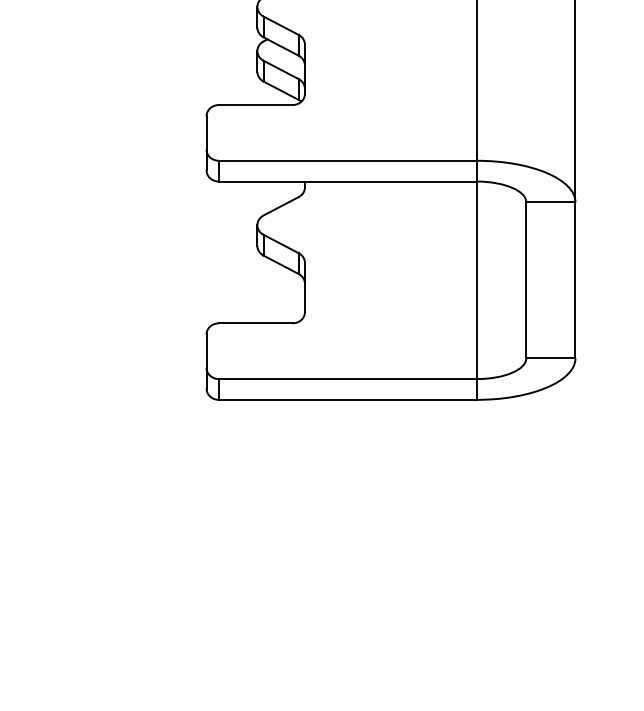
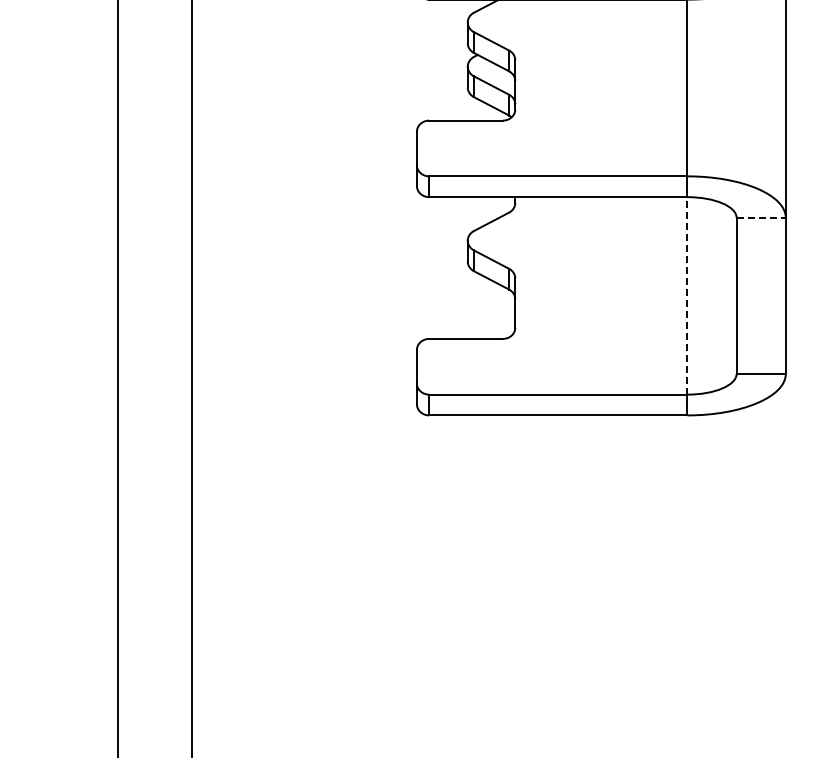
line: (551, 201) -> (761, 217), solid -> dashed
line: (477, 279) -> (687, 295), solid -> dashed

